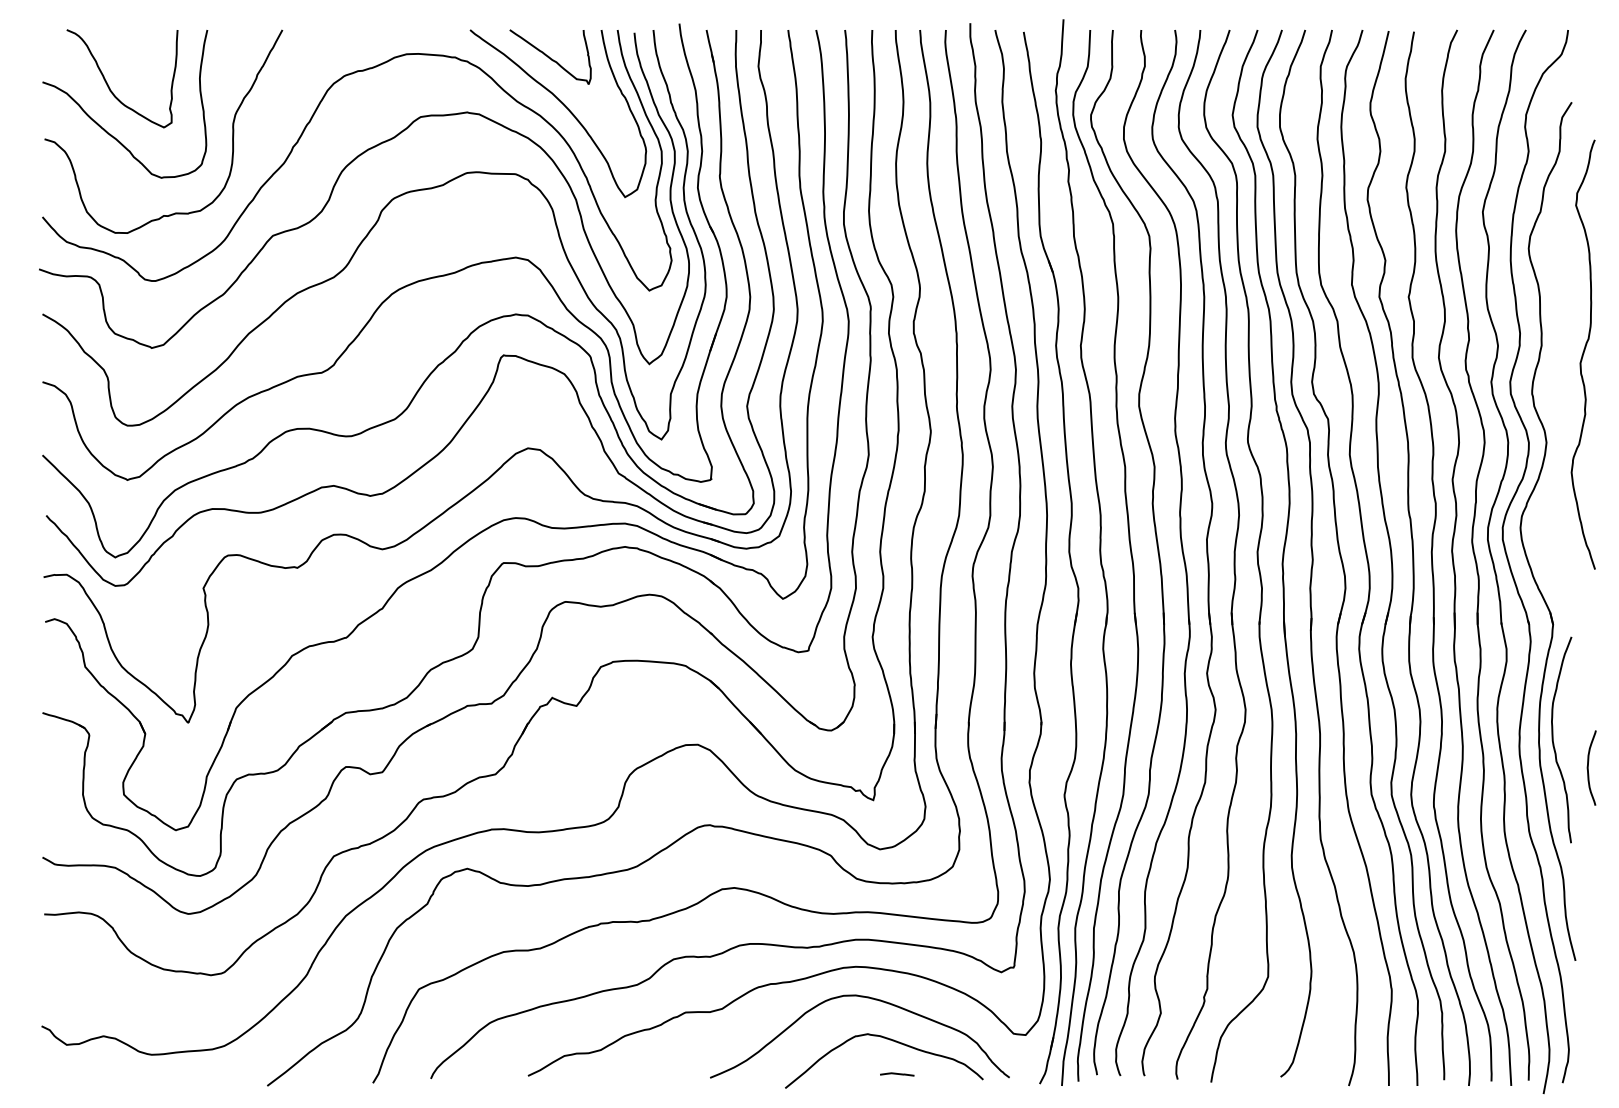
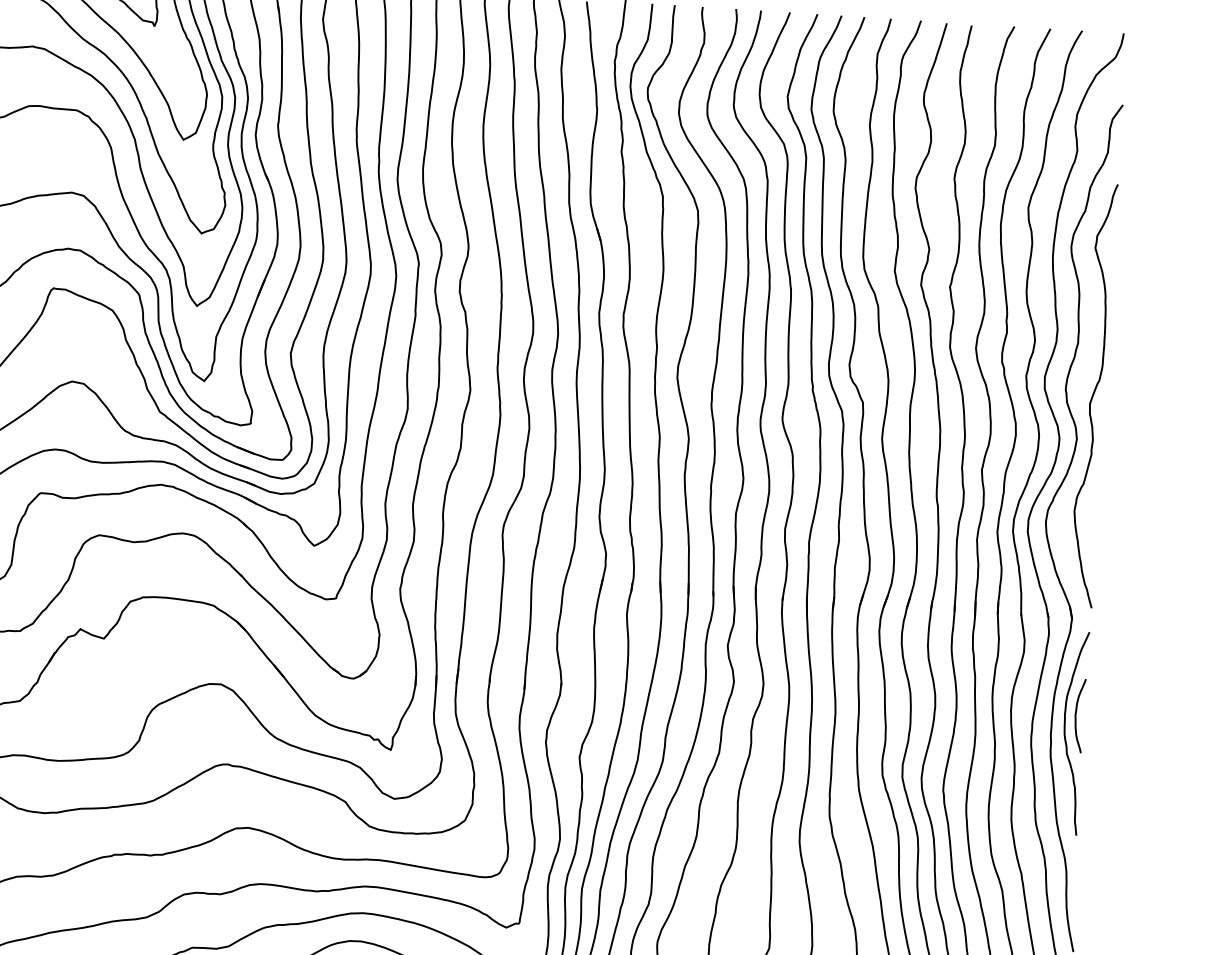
curve: (1582, 354) -> (1092, 395), moved
curve: (1588, 767) -> (1076, 715), moved

